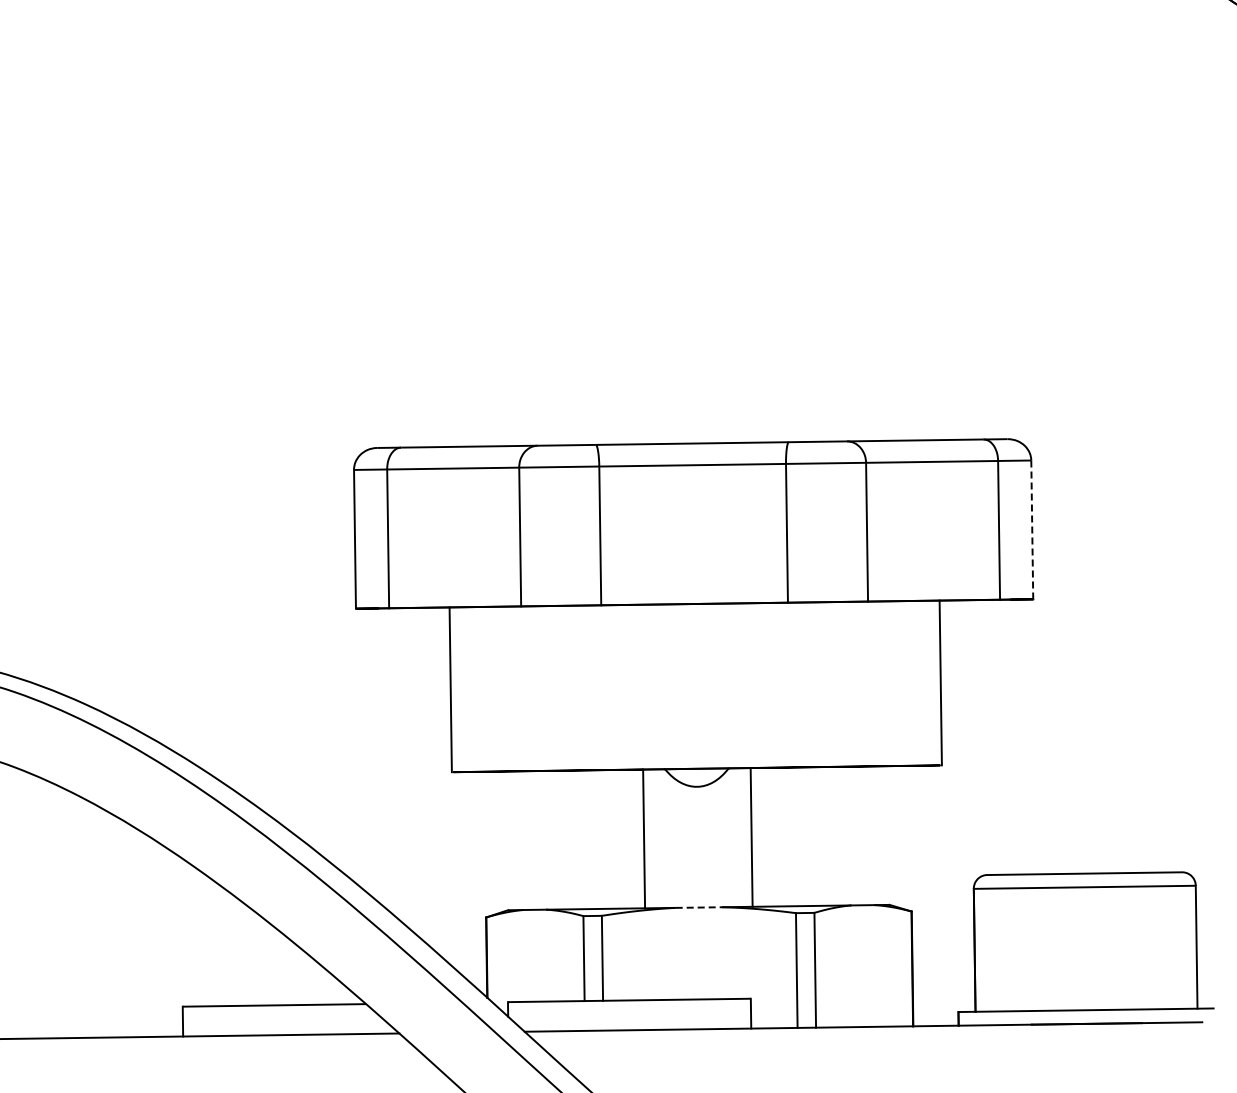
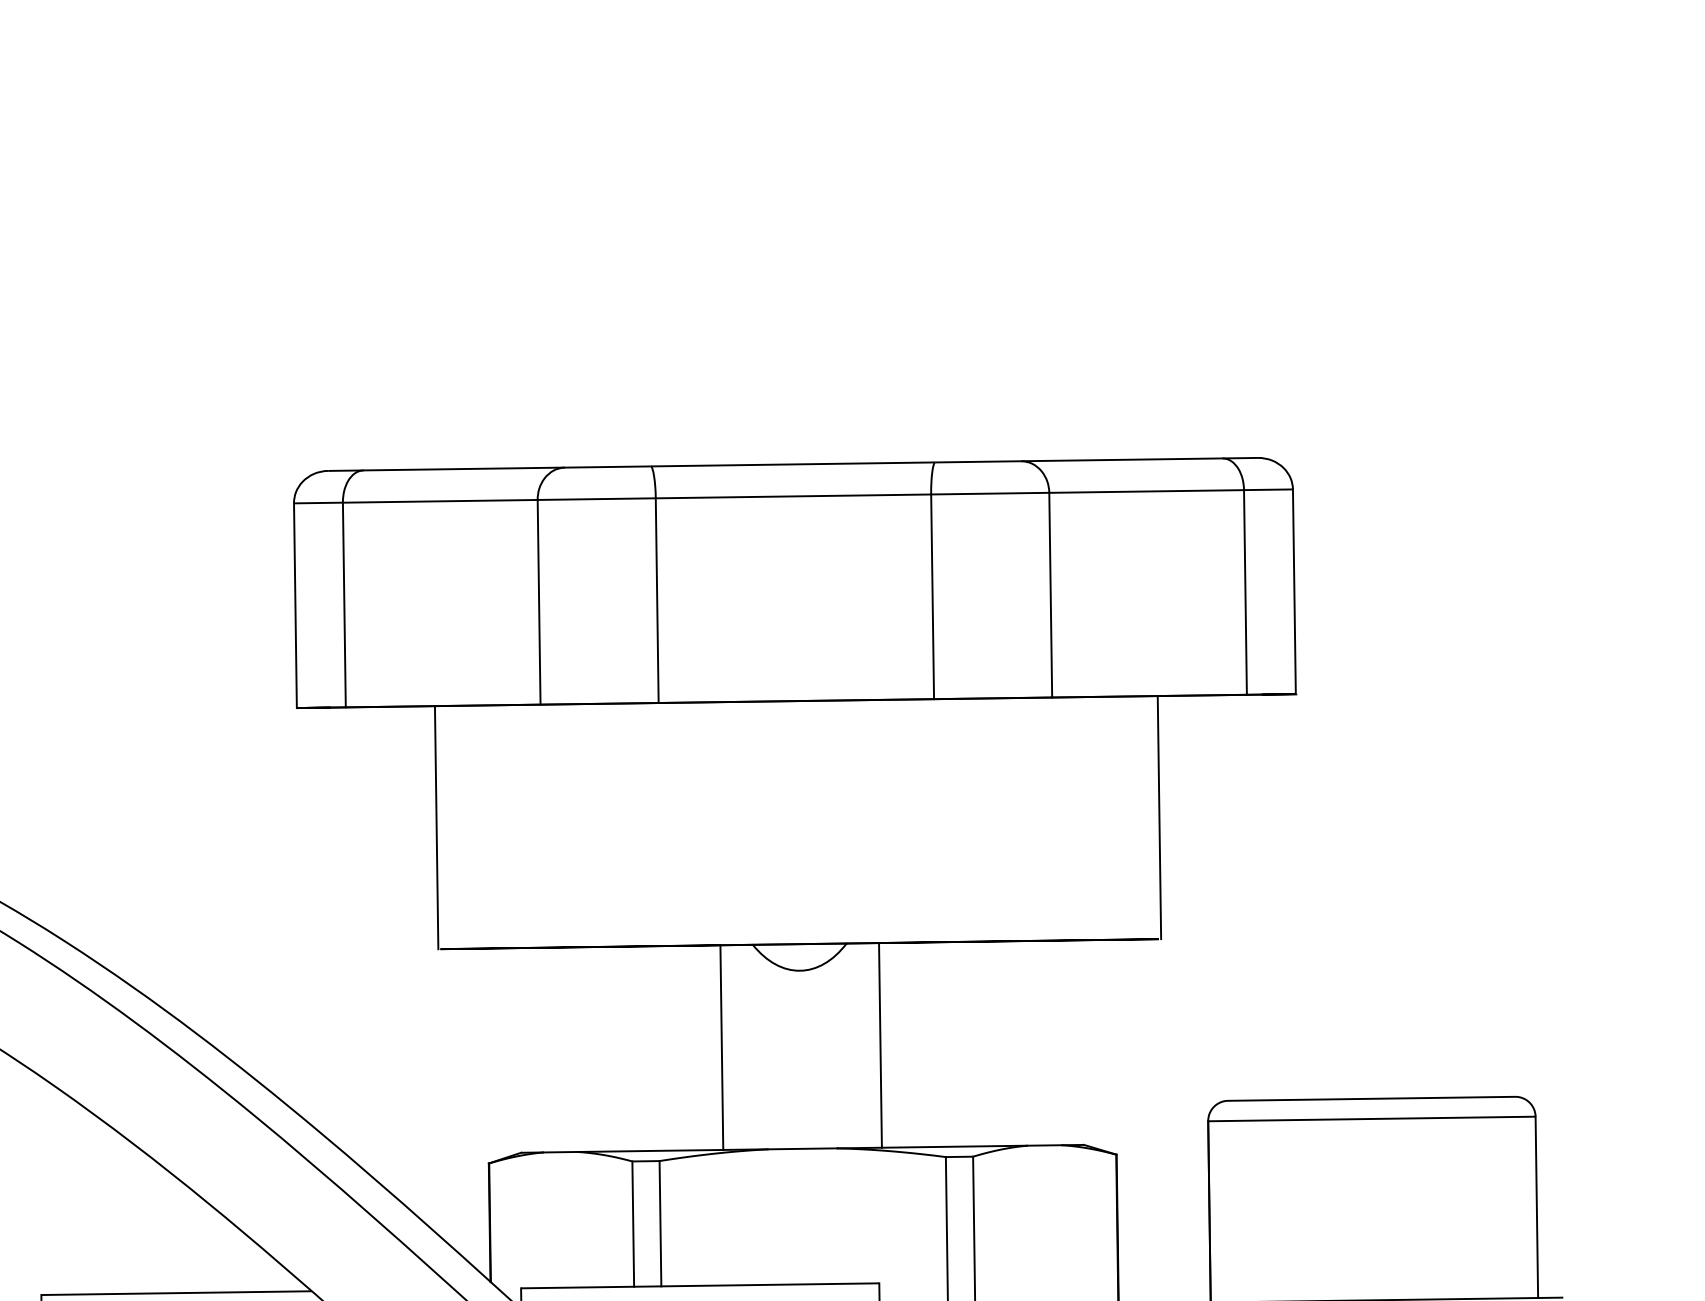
line: (1032, 530) -> (1294, 592), dashed -> solid
line: (699, 907) -> (803, 1148), dashed -> solid

